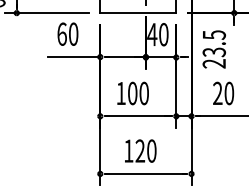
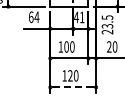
text: (72, 34) -> (36, 17), 60 -> 64
text: (164, 34) -> (82, 17), 40 -> 41
line: (146, 174) -> (73, 87), solid -> dashed

